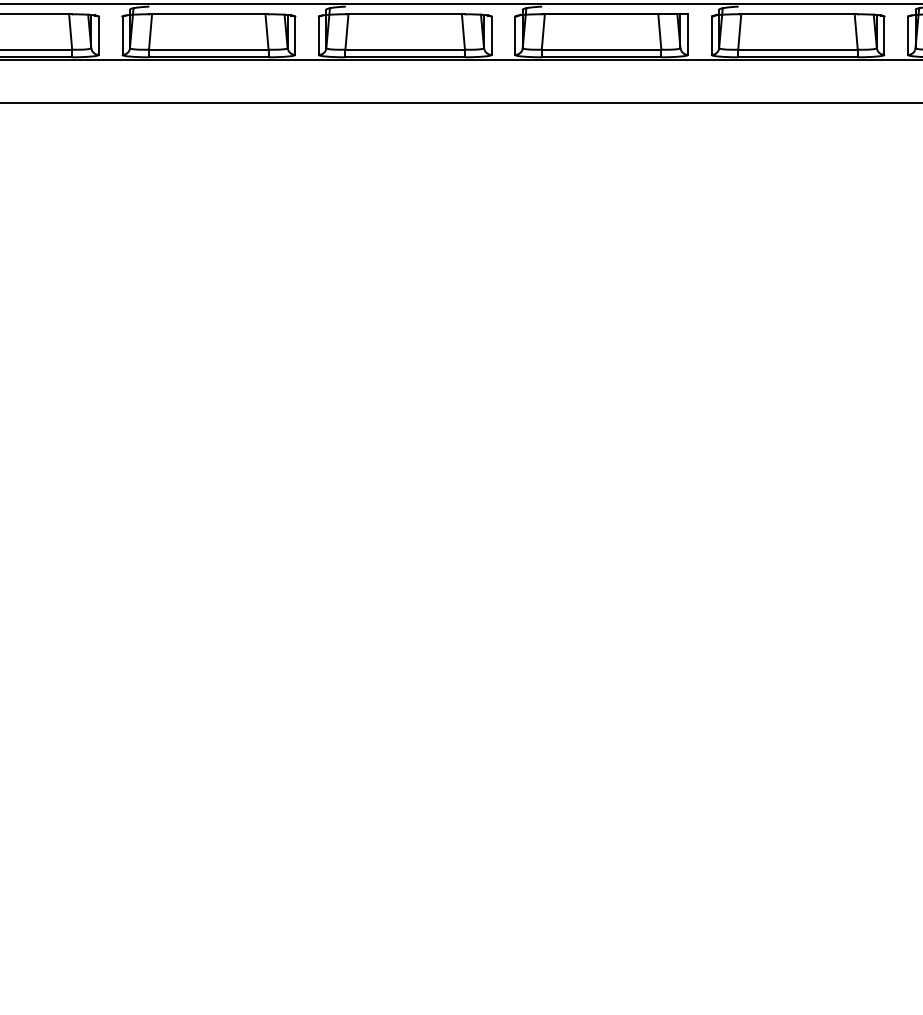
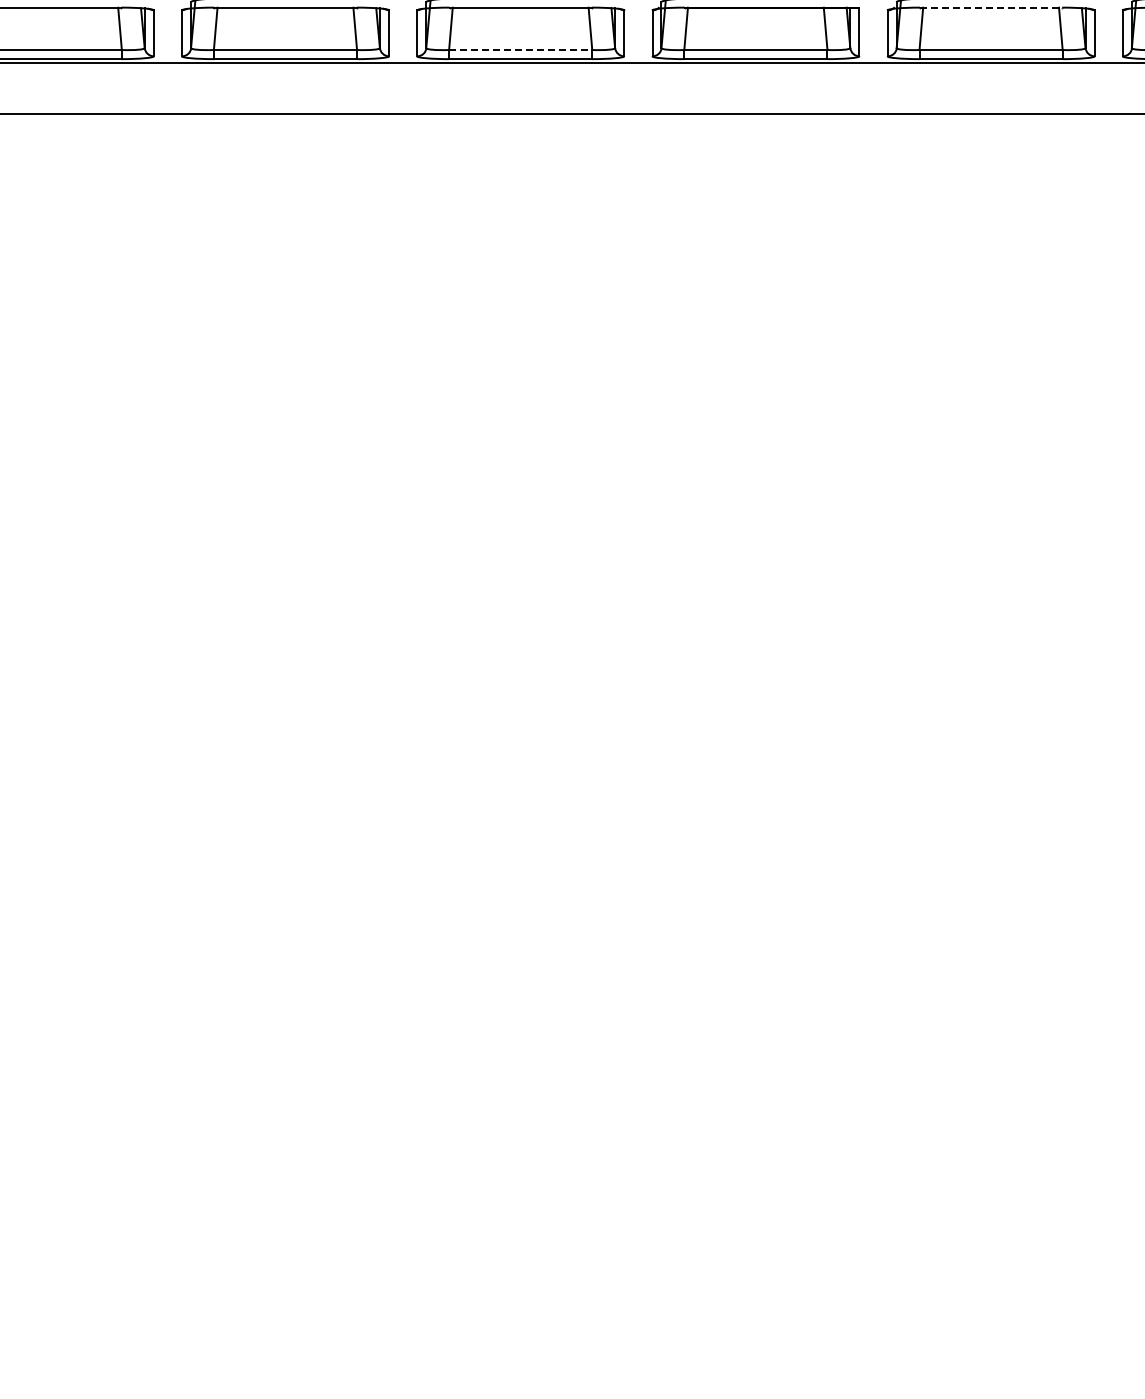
line: (798, 14) -> (991, 7), solid -> dashed
line: (405, 50) -> (520, 50), solid -> dashed

